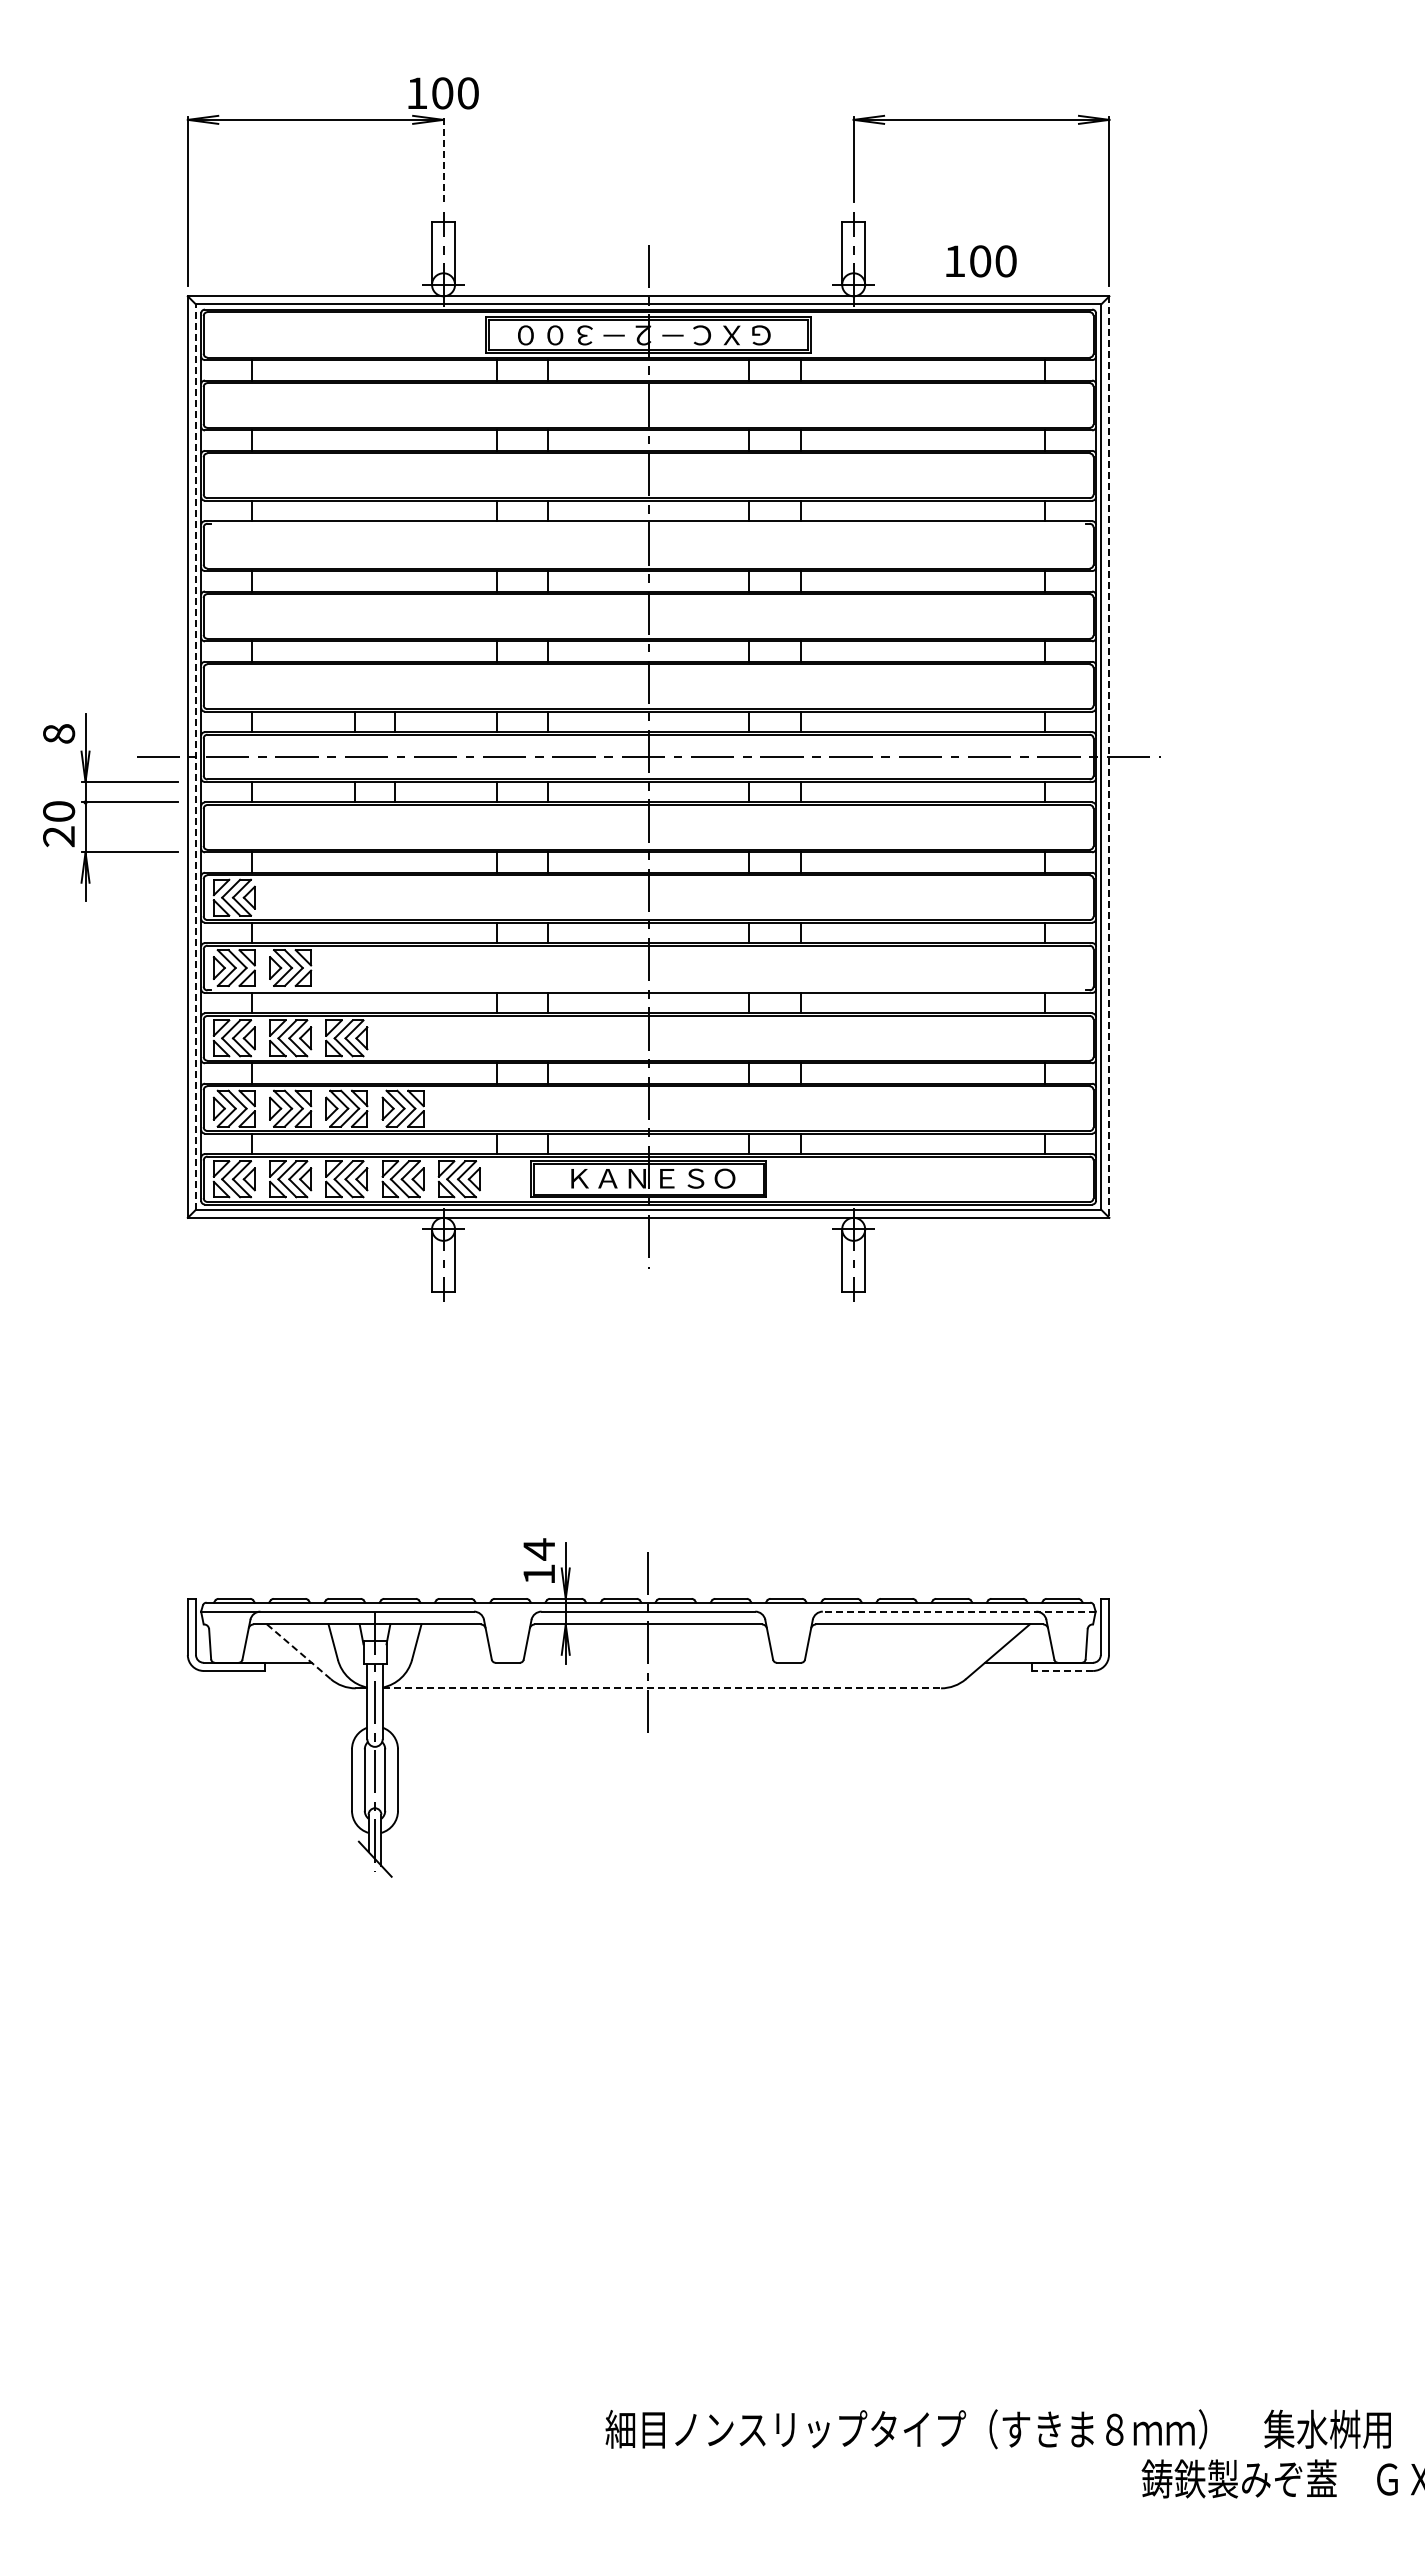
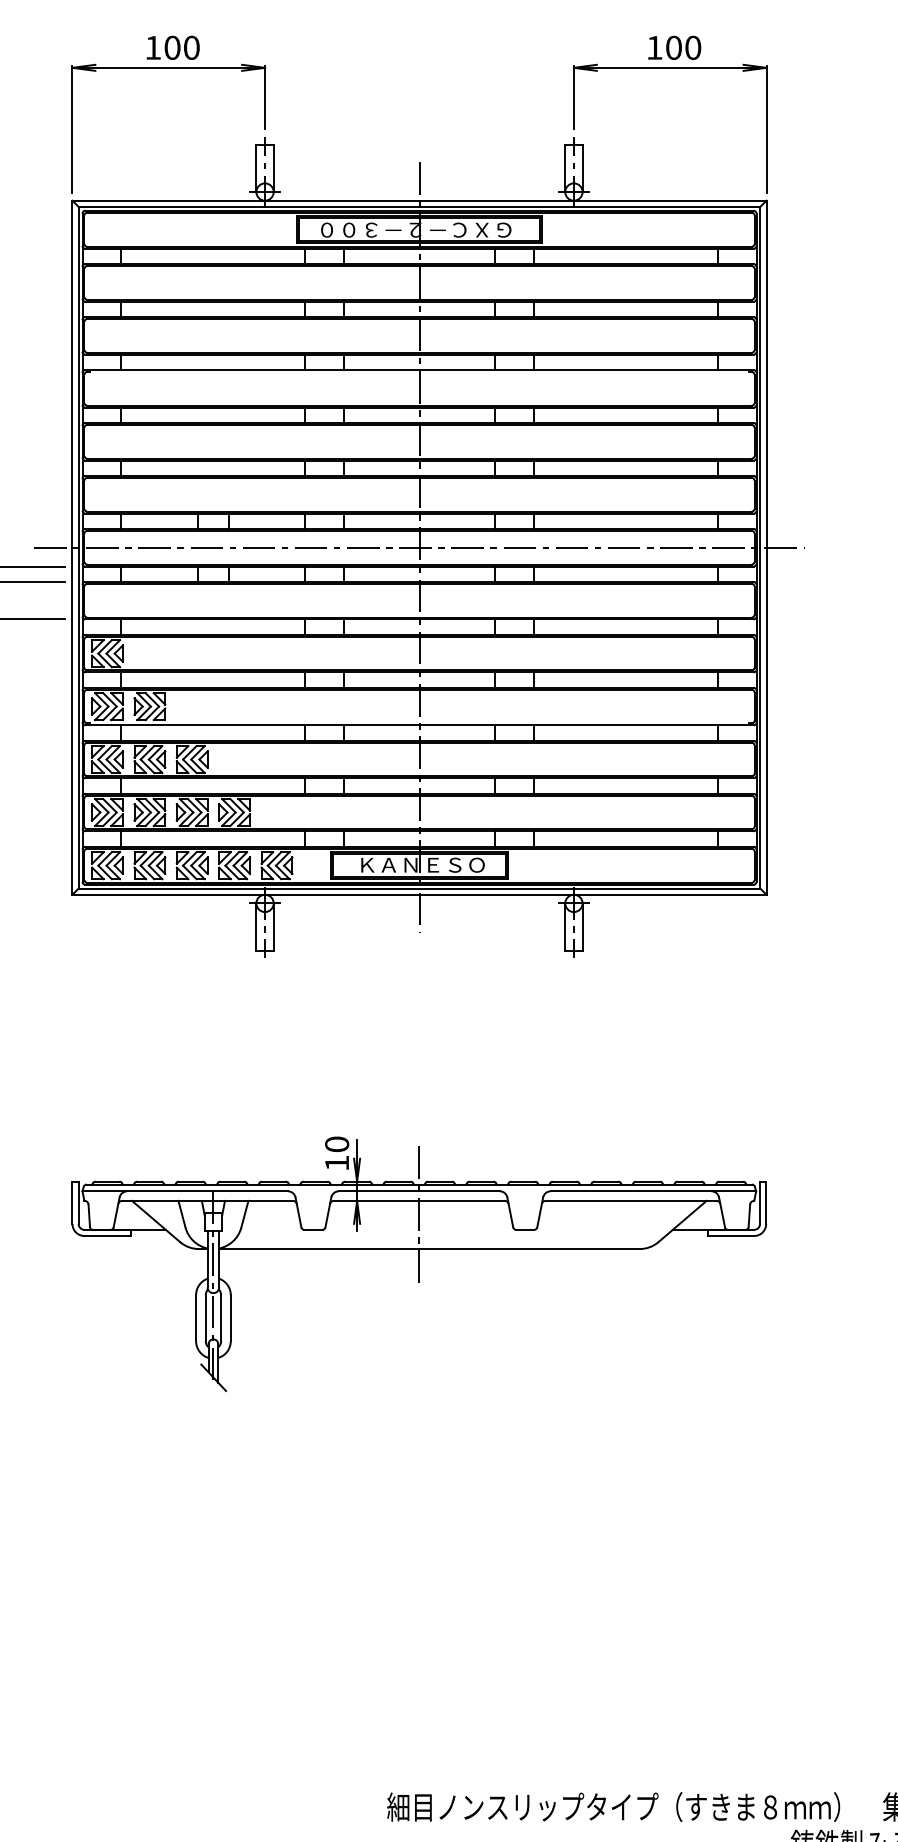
text: (443, 93) -> (173, 47), moved
line: (443, 158) -> (265, 96), dashed -> solid
text: (981, 261) -> (674, 47), moved
line: (196, 757) -> (79, 548), dashed -> solid
line: (1109, 757) -> (766, 548), dashed -> solid
text: (539, 1549) -> (337, 1144), 14 -> 10
line: (958, 1611) -> (652, 1191), dashed -> solid
line: (299, 1652) -> (156, 1222), dashed -> solid
line: (1062, 1670) -> (731, 1235), dashed -> solid
line: (662, 1688) -> (429, 1249), dashed -> solid

